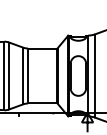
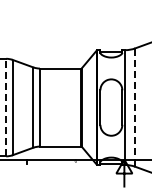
line: (4, 75) -> (6, 107), solid -> dashed
line: (95, 76) -> (135, 108), solid -> dashed

